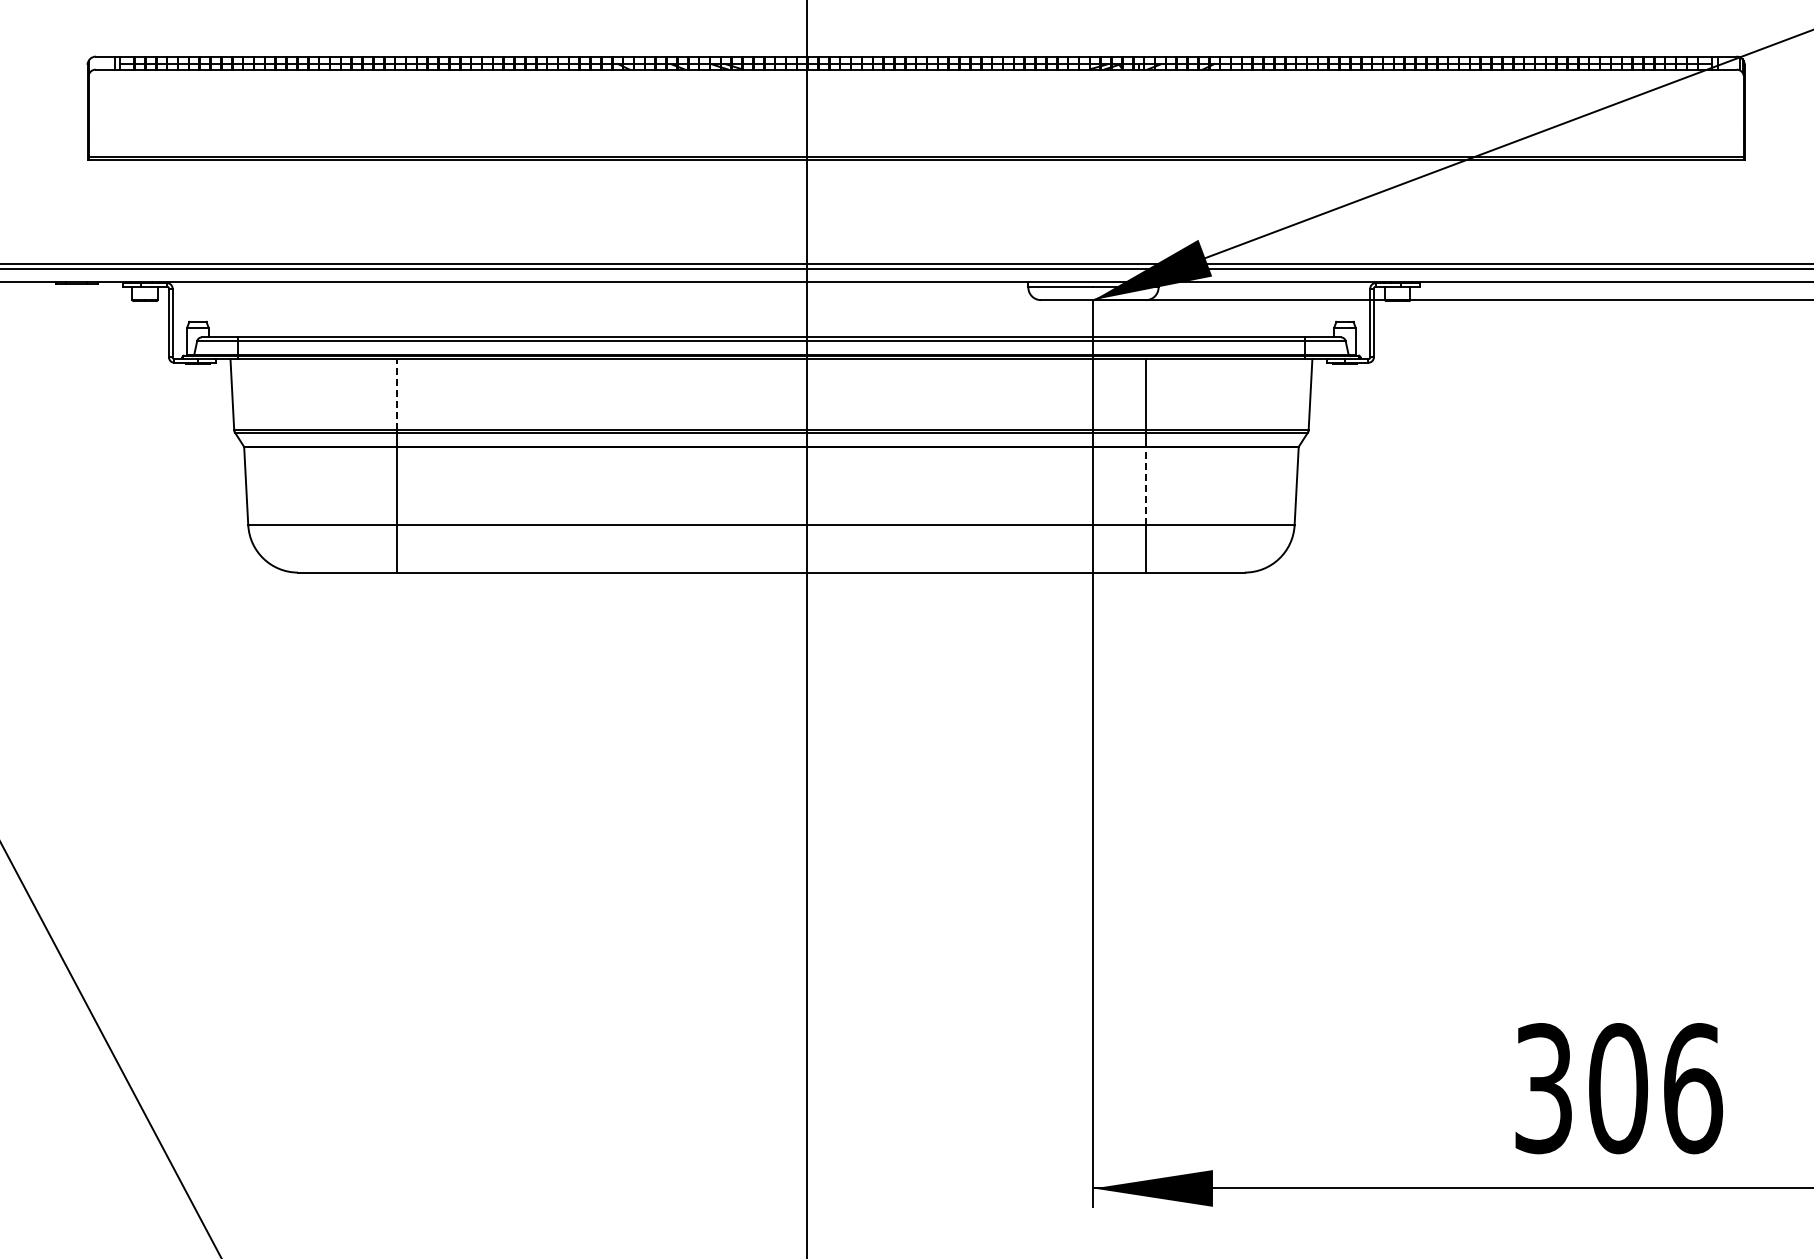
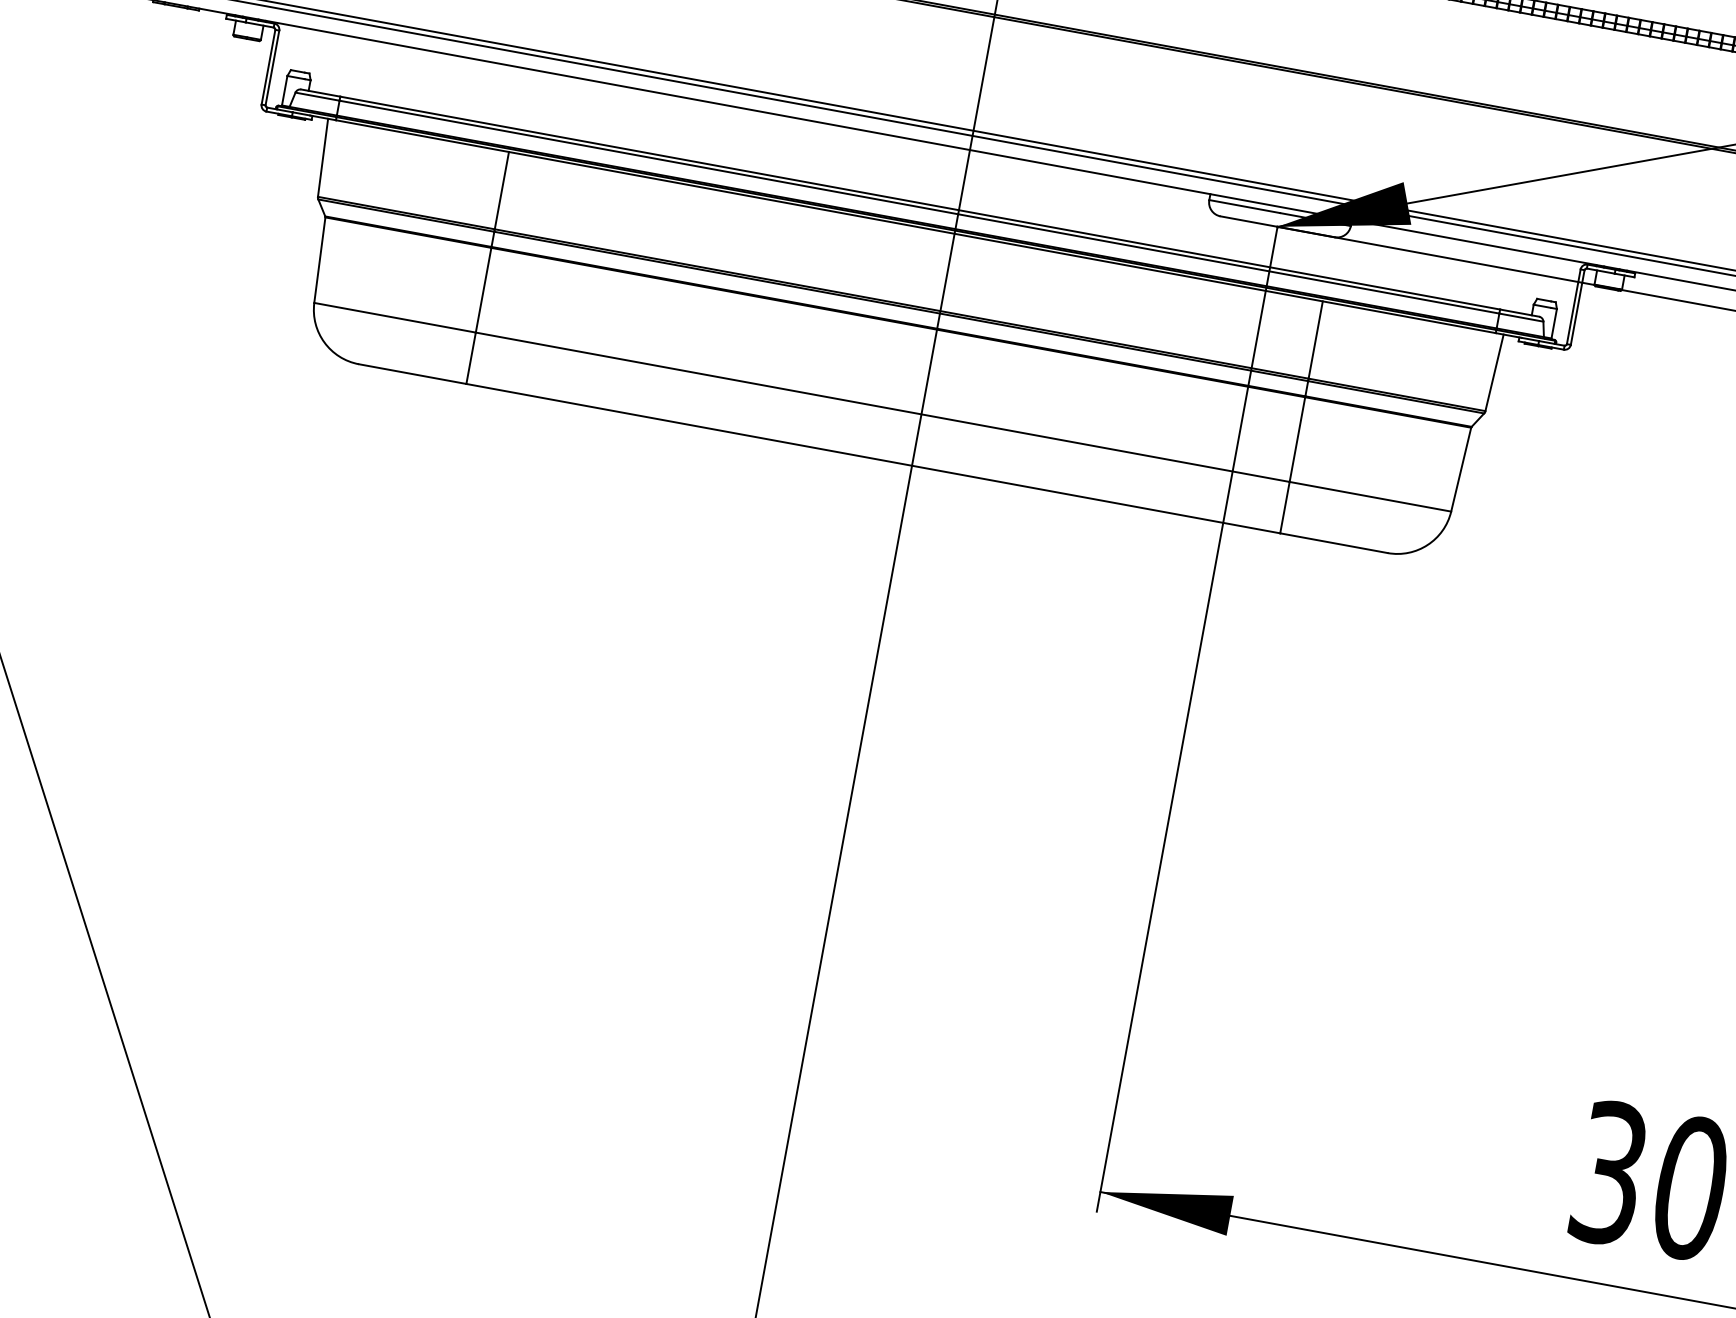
line: (396, 394) -> (501, 190), dashed -> solid
line: (1145, 486) -> (1296, 439), dashed -> solid

